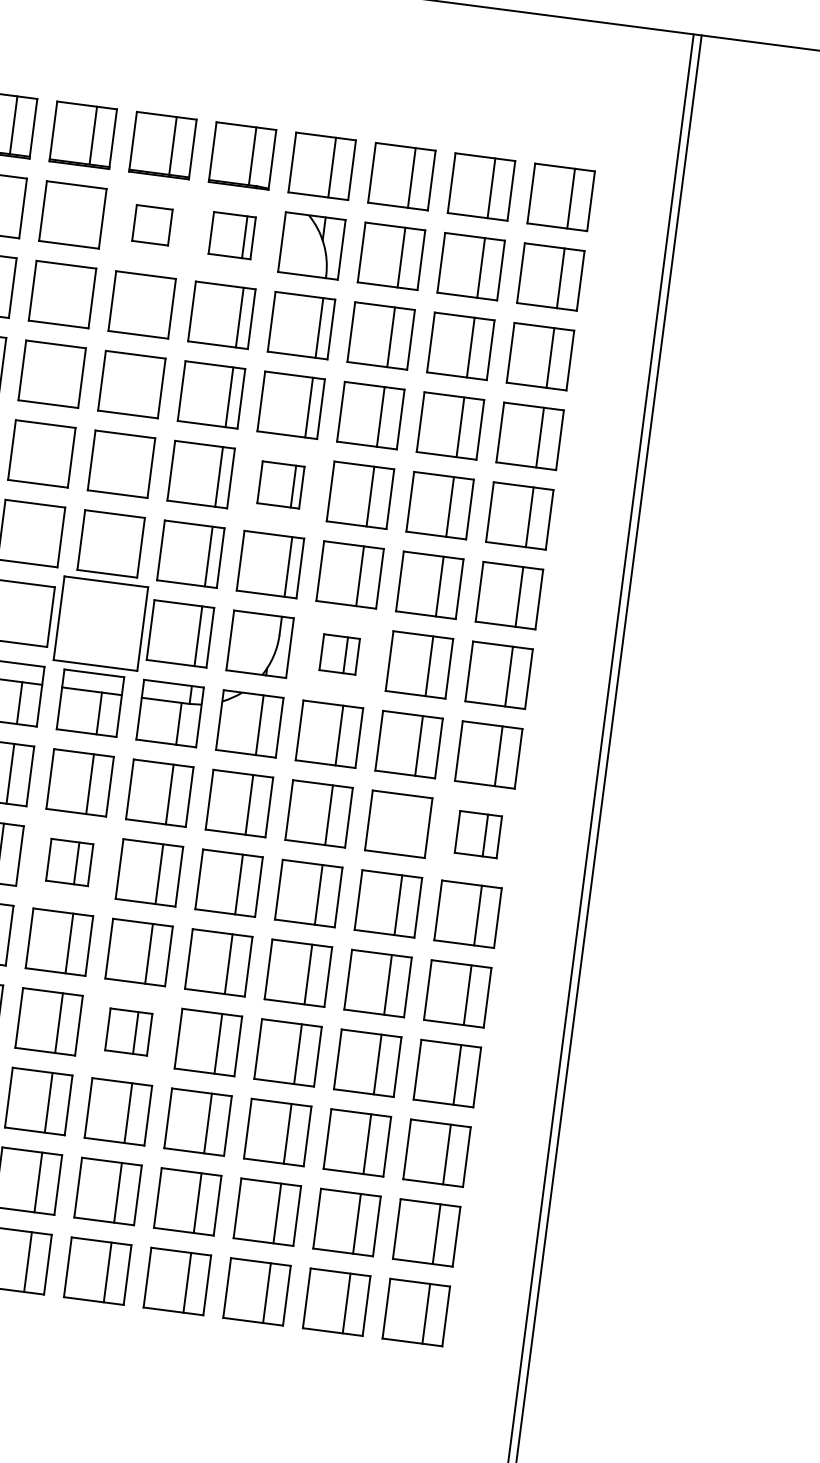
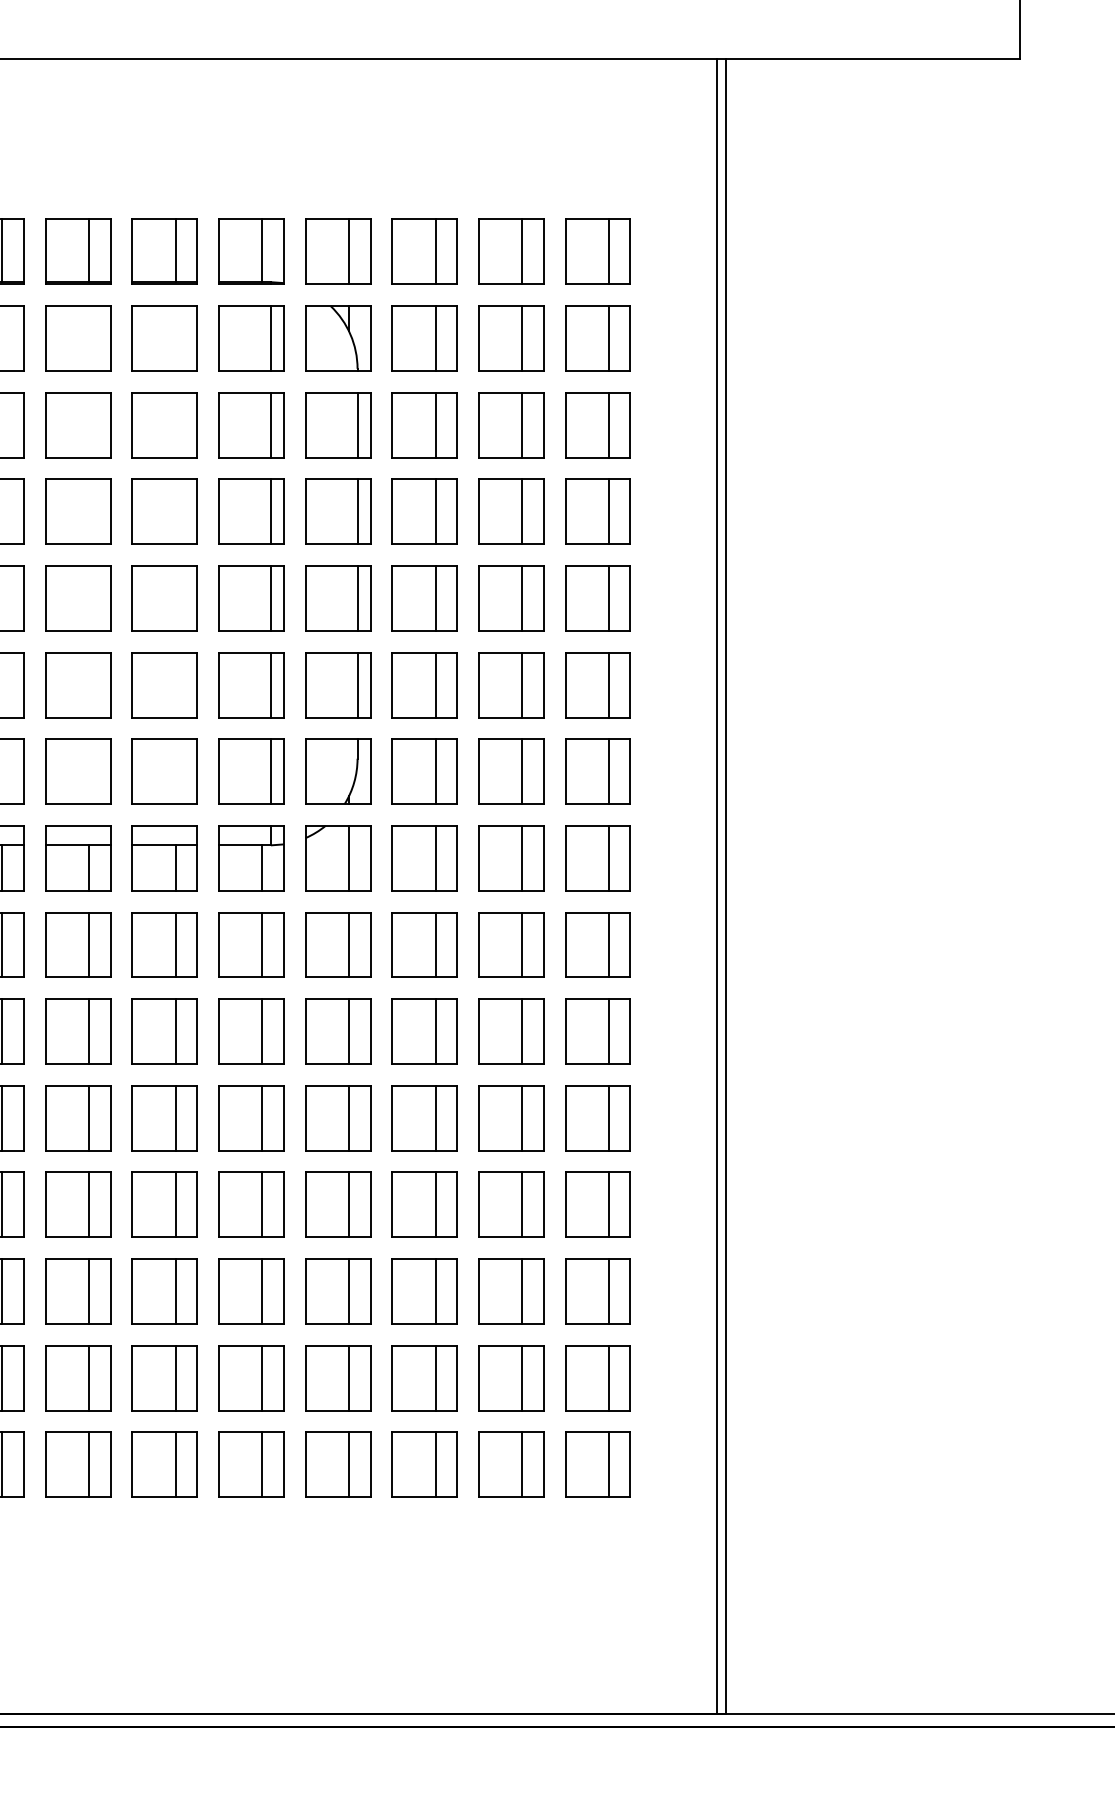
part: (152, 225) -> (164, 338), size x1.67
part: (232, 235) -> (251, 338), size x1.43
part: (281, 485) -> (338, 598), size x1.43
part: (100, 623) -> (164, 771), size x0.71
part: (339, 654) -> (424, 771), size x1.67
line: (409, 825) -> (522, 944), added
part: (478, 834) -> (597, 944), size x1.43
part: (69, 862) -> (164, 1031), size x1.43
part: (128, 1031) -> (251, 1204), size x1.43

